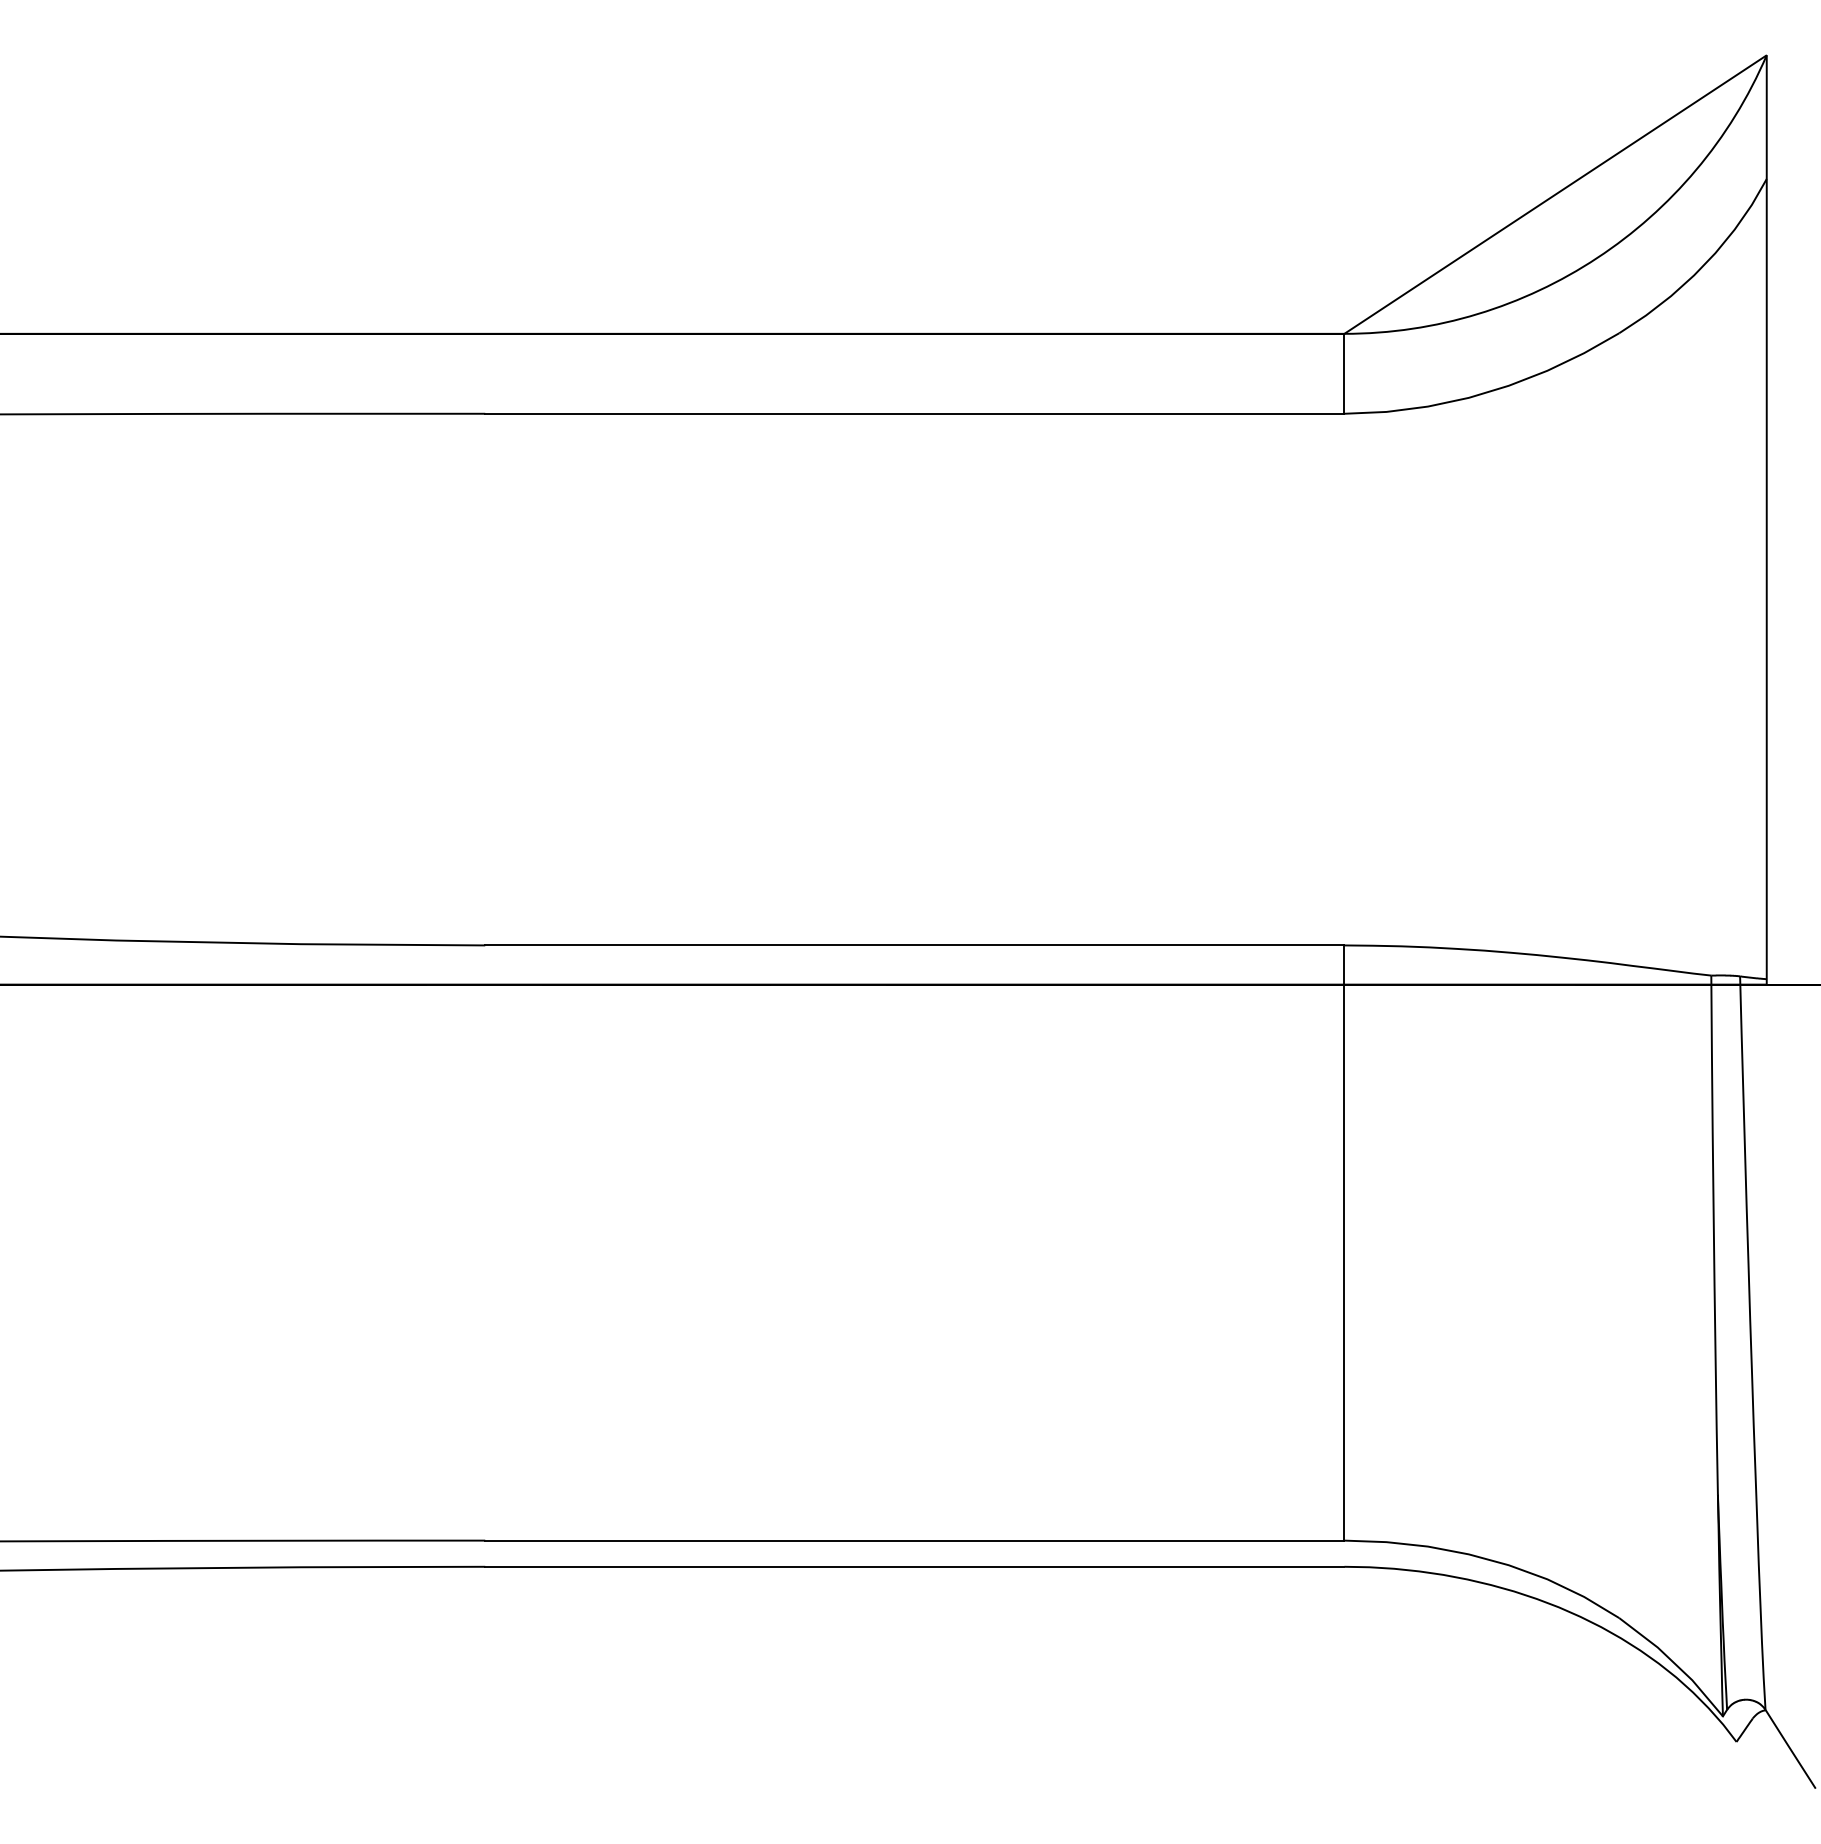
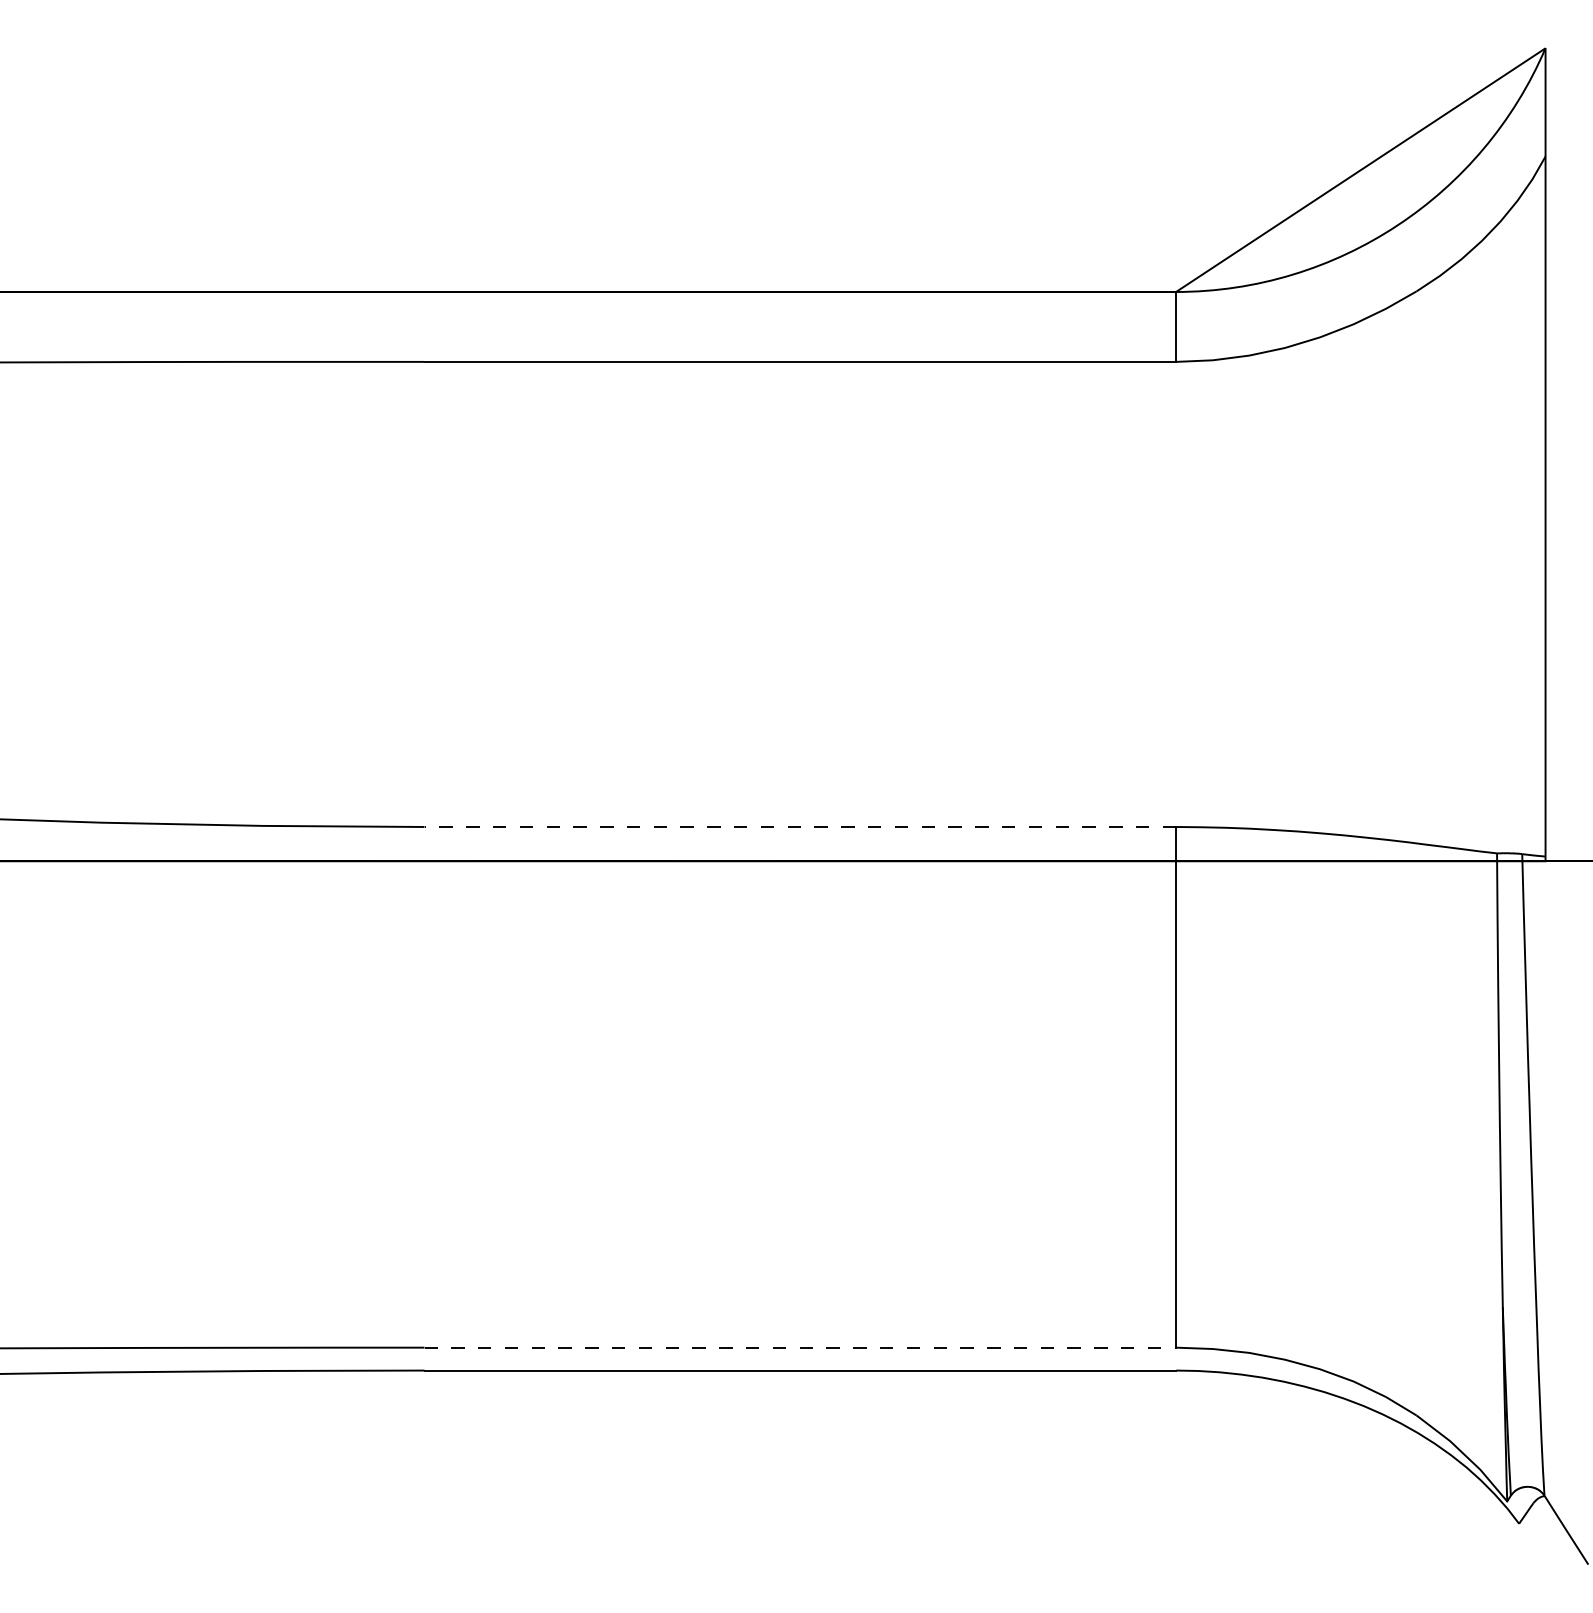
line: (914, 945) -> (799, 827), solid -> dashed
line: (914, 1540) -> (799, 1347), solid -> dashed

